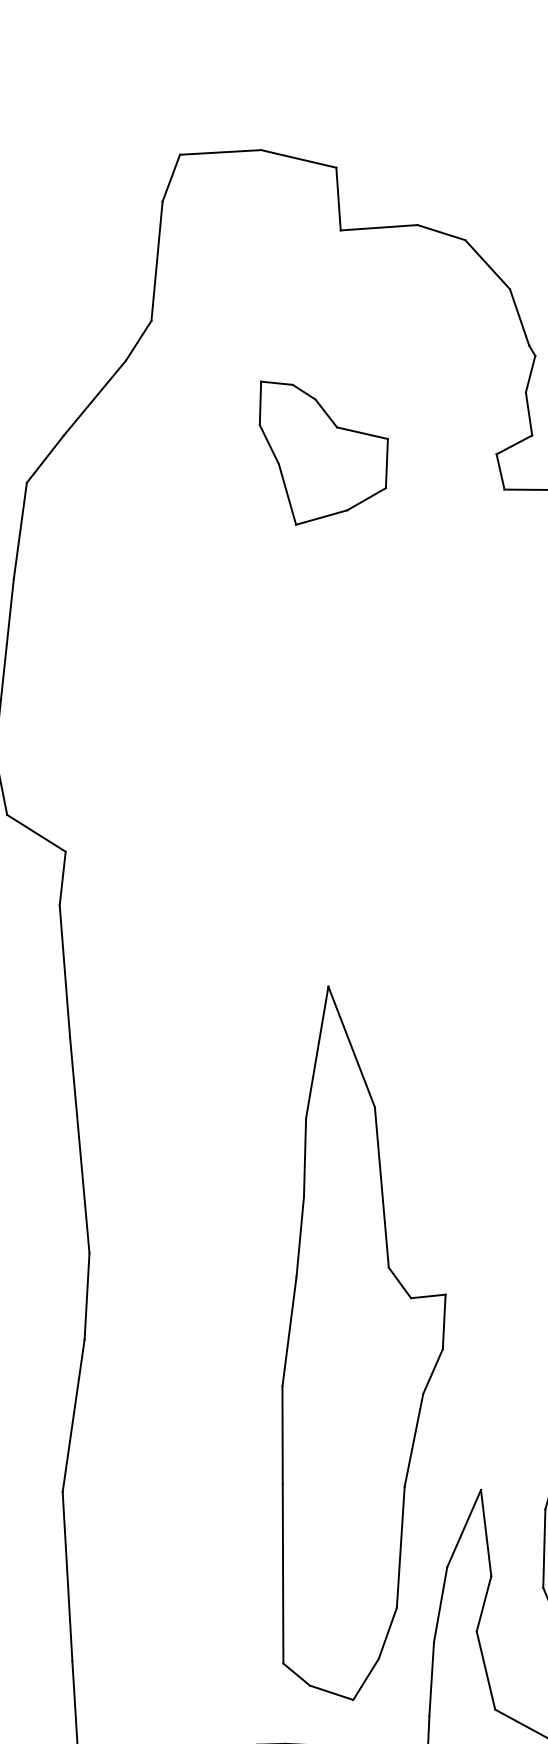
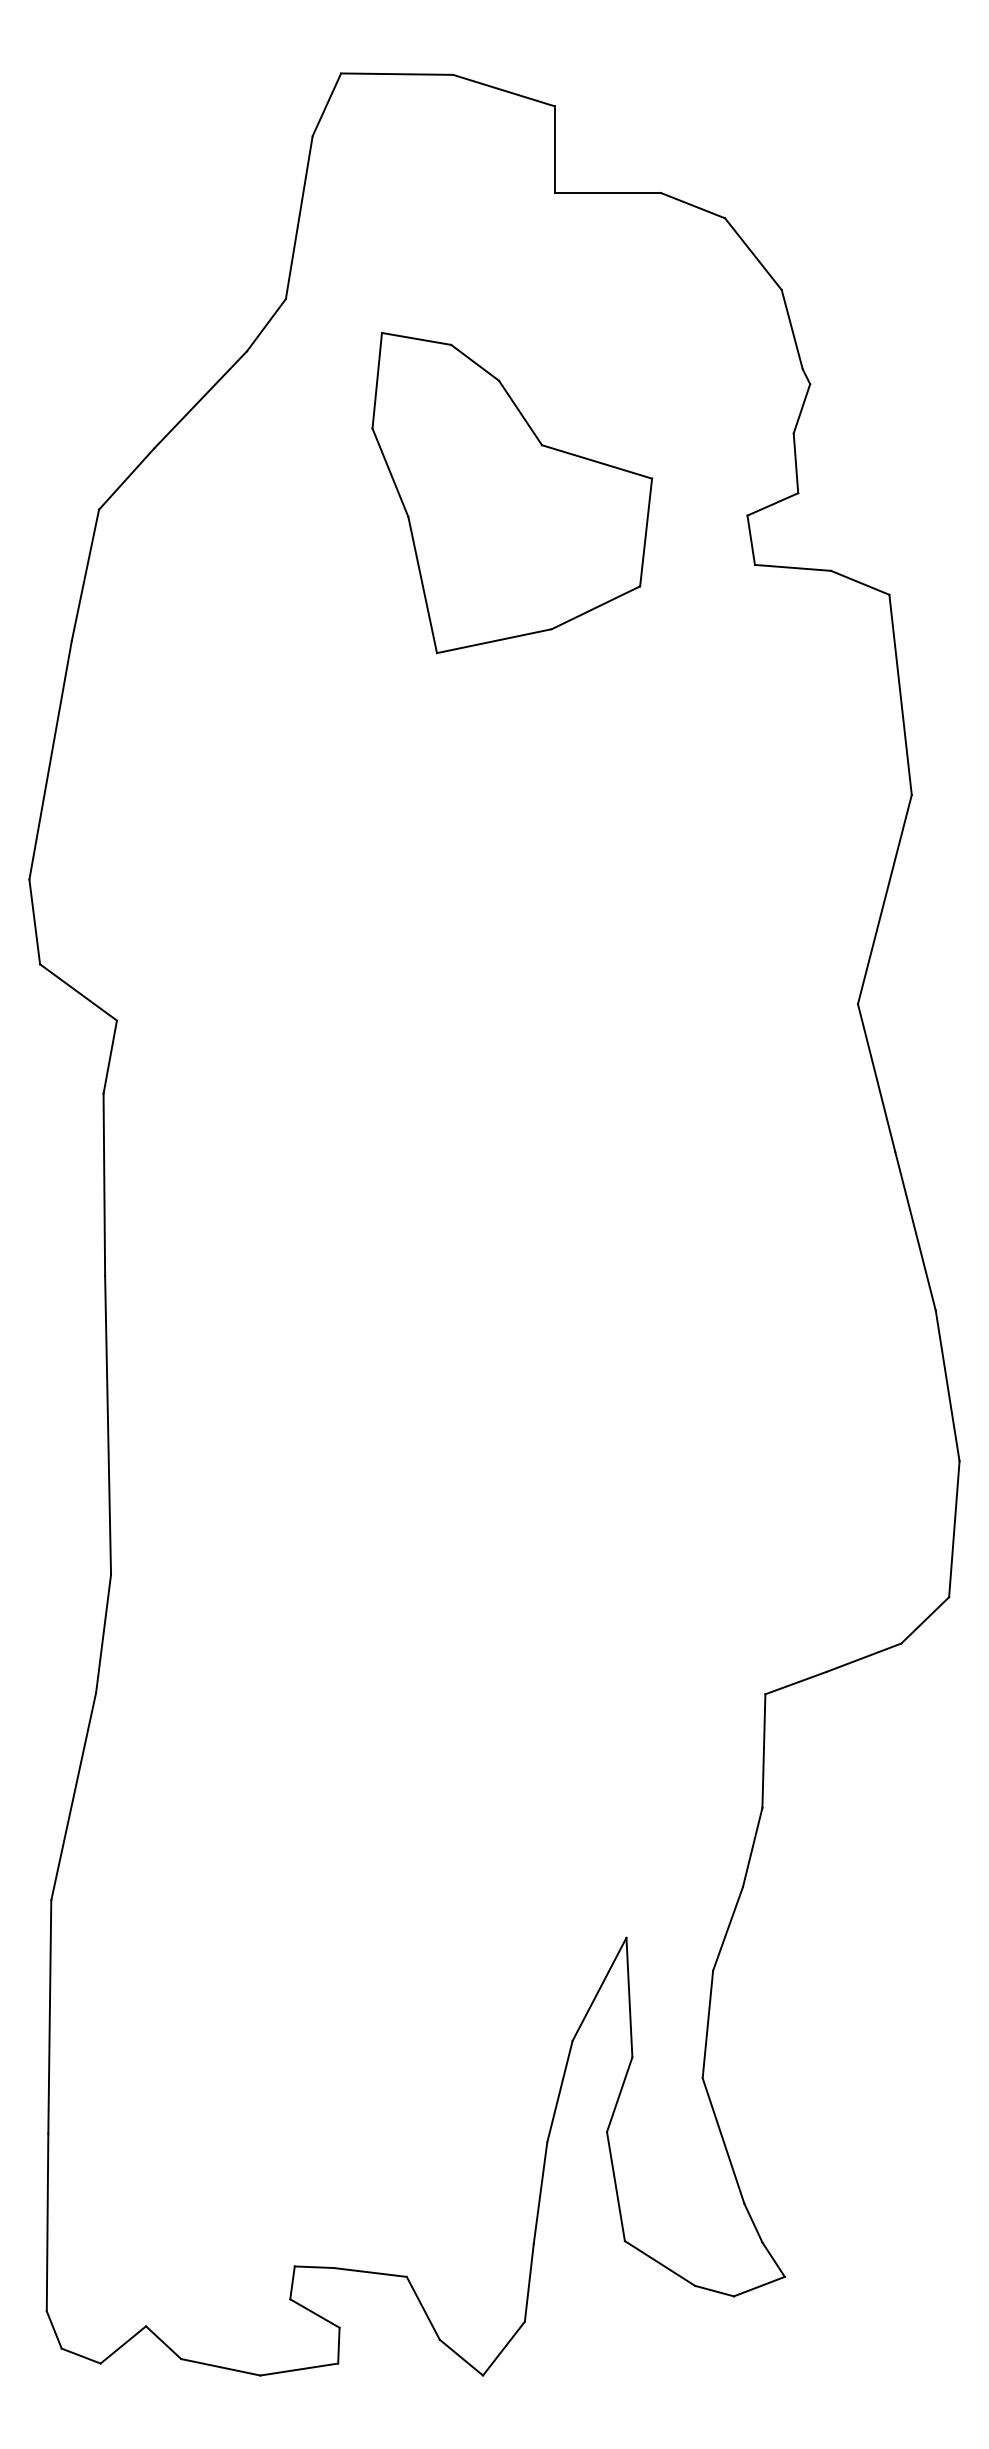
part: (324, 450) -> (511, 493), size x1.6
part: (355, 1342) -> (467, 1722), removed

